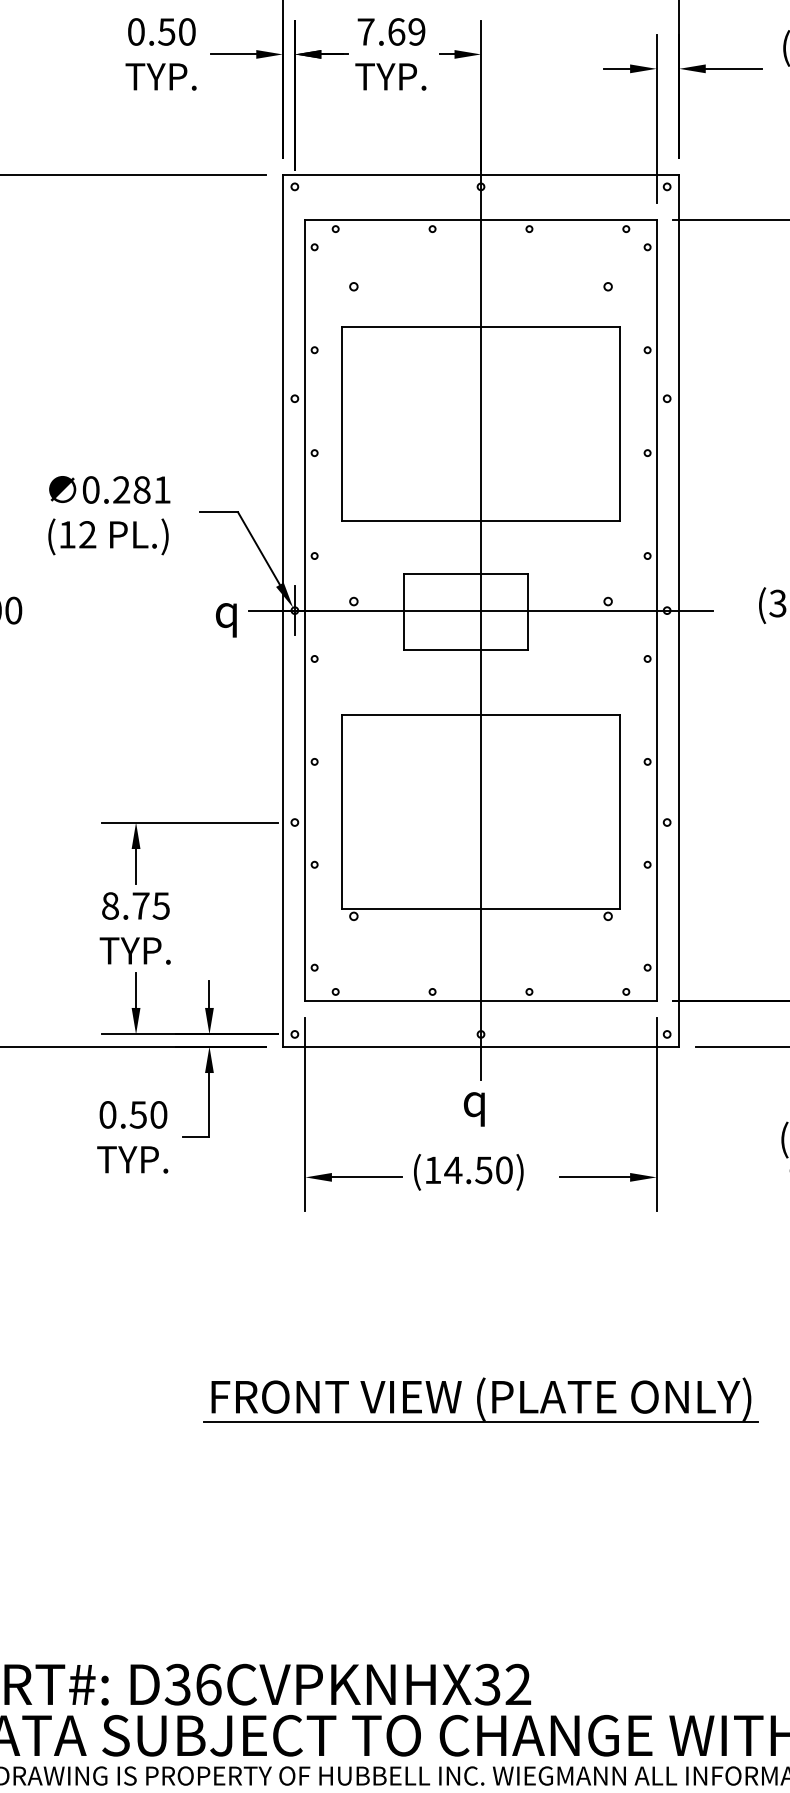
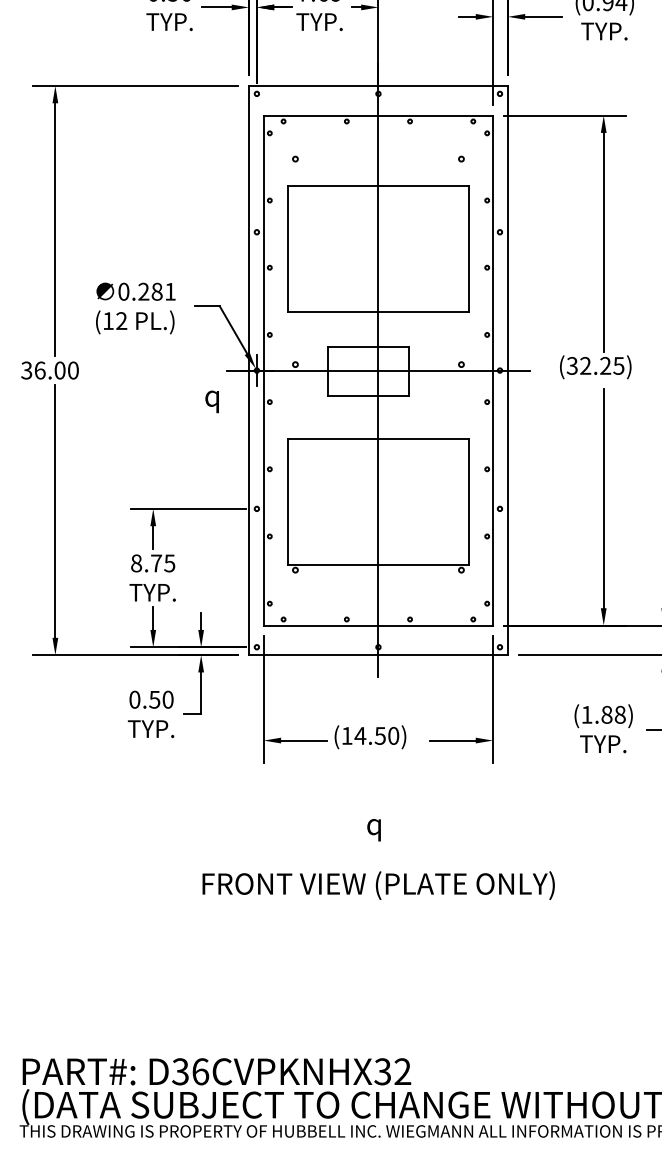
text: (225, 619) -> (211, 401), moved
text: (473, 1109) -> (373, 830), moved
line: (481, 1422) -> (378, 900), removed

